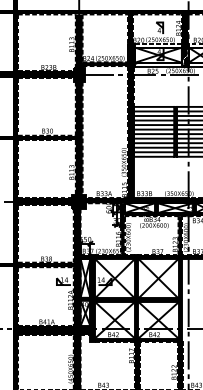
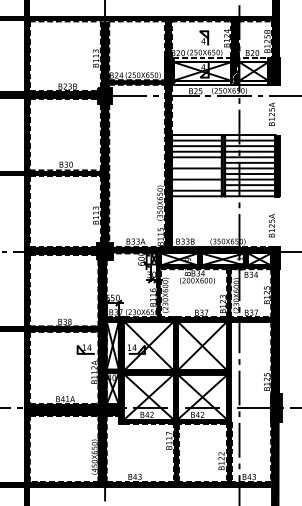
line: (153, 129) -> (196, 162), removed
line: (153, 139) -> (196, 174), removed
line: (153, 148) -> (196, 185), removed

